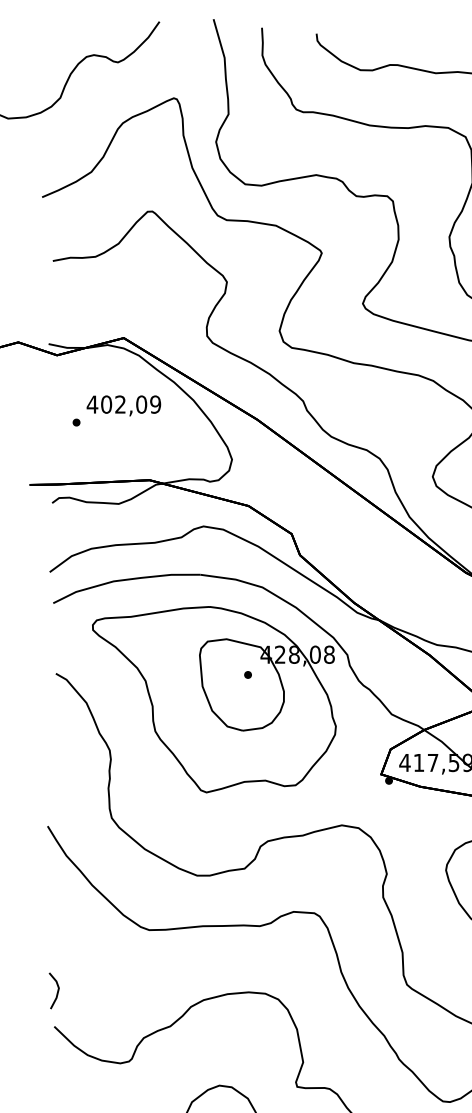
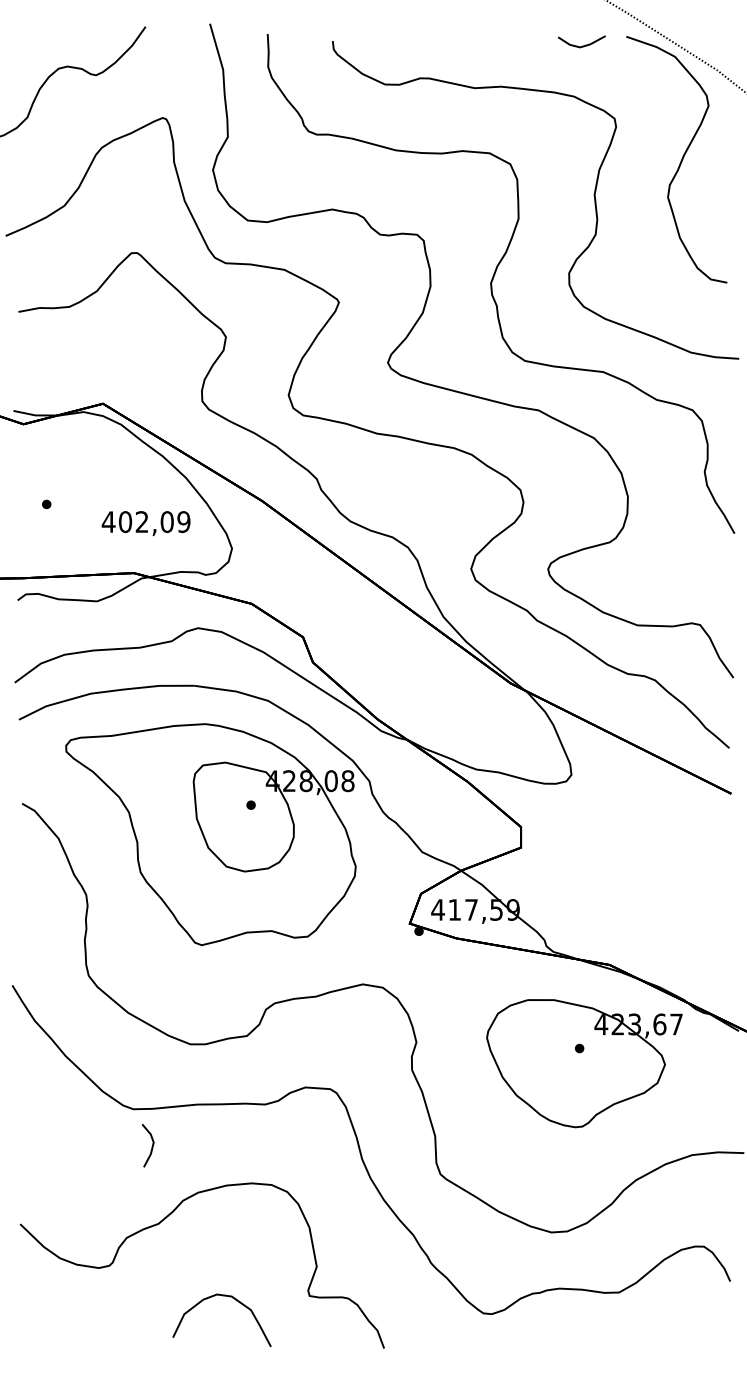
text: (123, 405) -> (145, 523), moved
line: (57, 991) -> (151, 1146), moved

